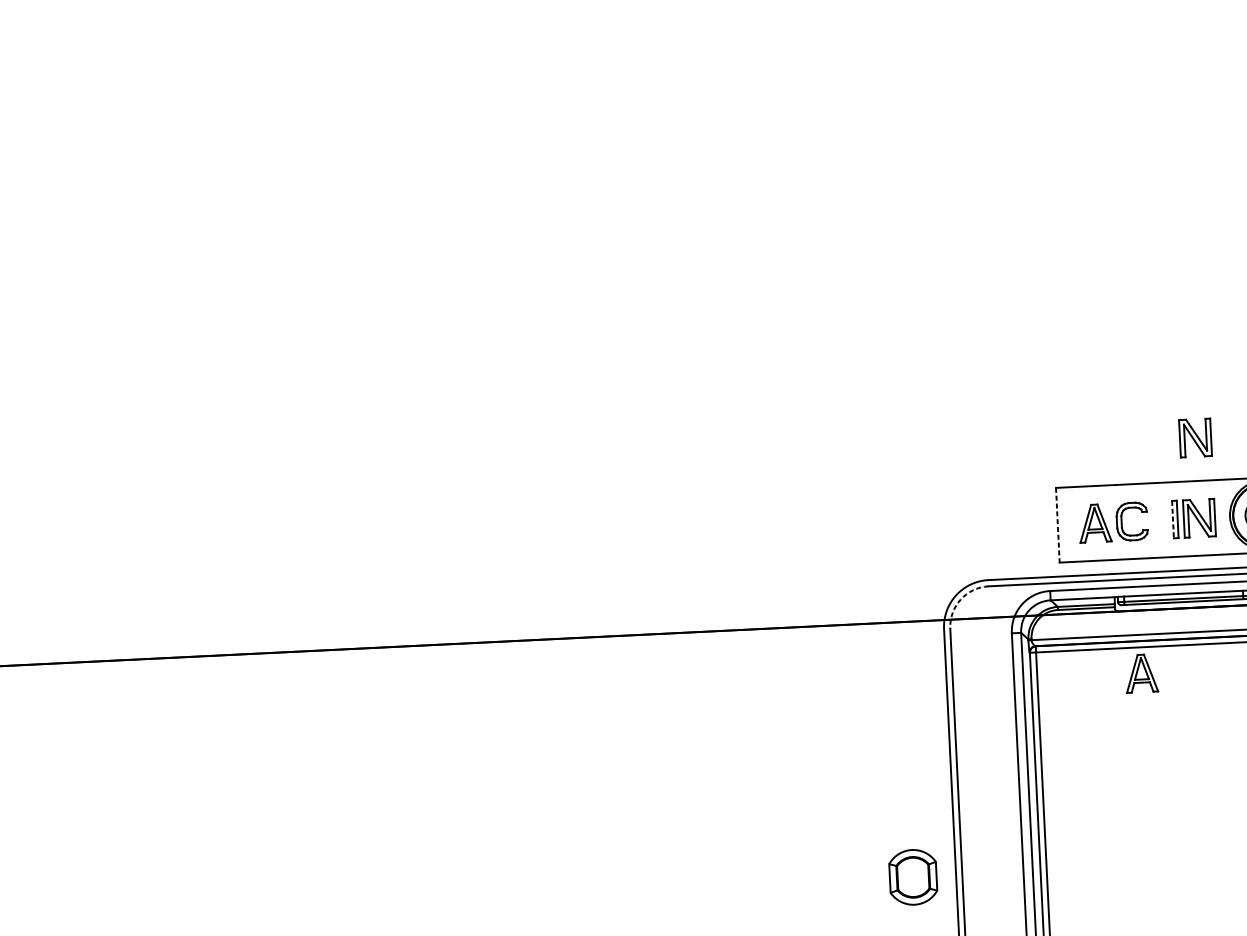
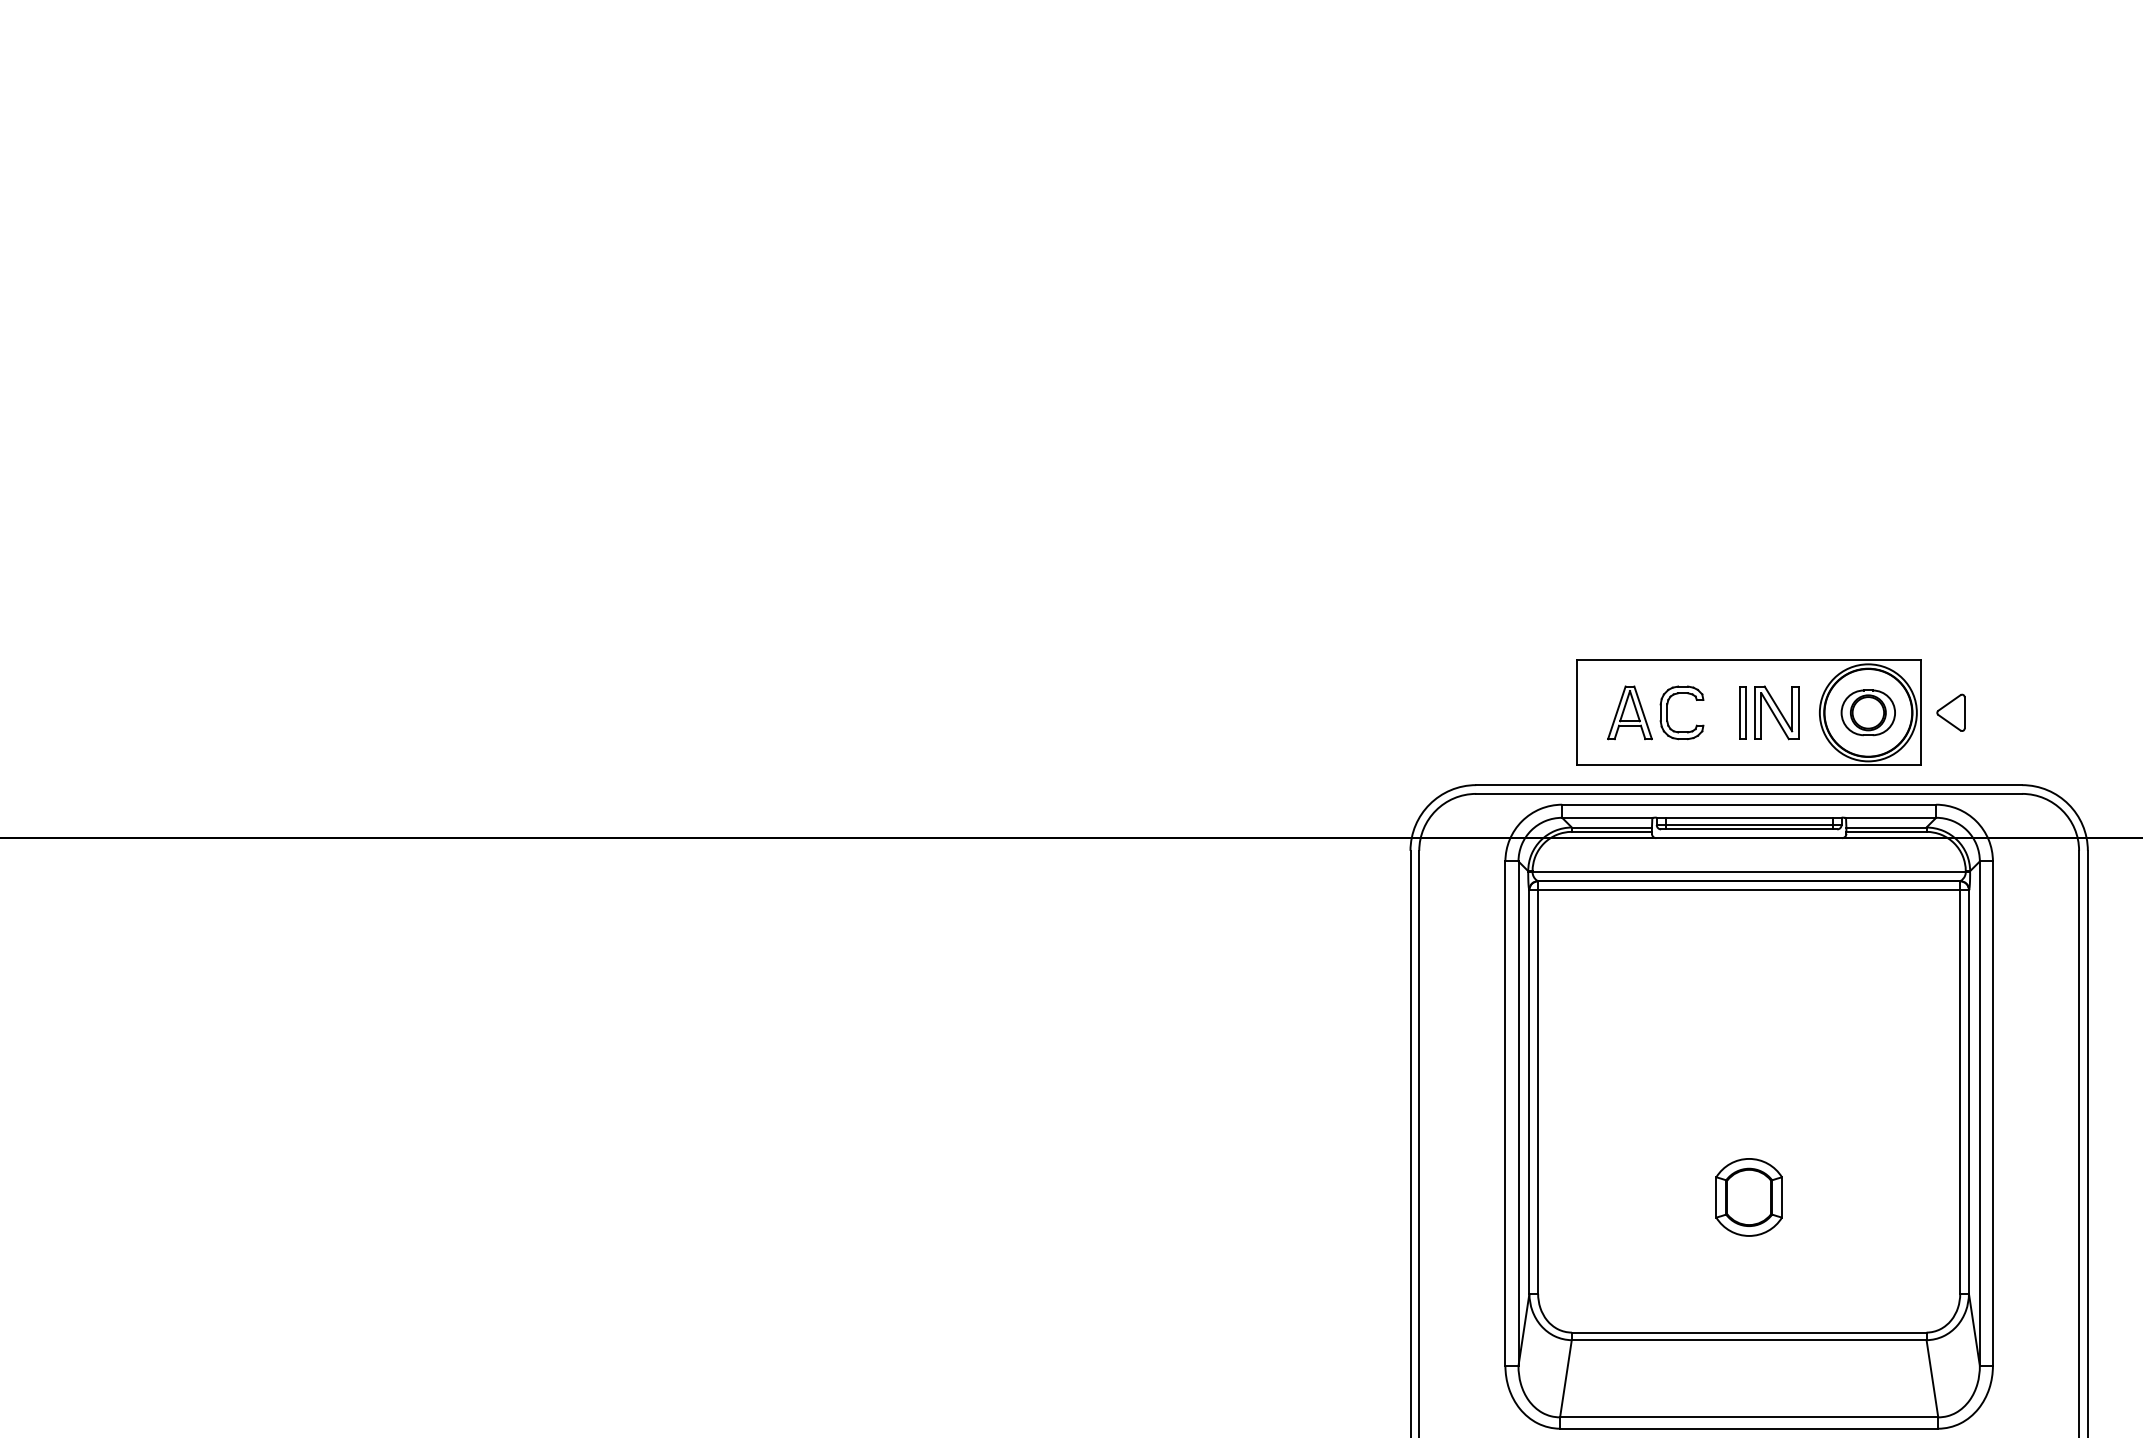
part: (1195, 437) -> (1776, 599), removed
line: (1173, 520) -> (1739, 713), dashed -> solid
line: (1057, 525) -> (1577, 712), dashed -> solid
arc: (960, 599) -> (1435, 810), dashed -> solid
part: (1141, 673) -> (1684, 926), removed
part: (912, 877) -> (1748, 1197), moved

